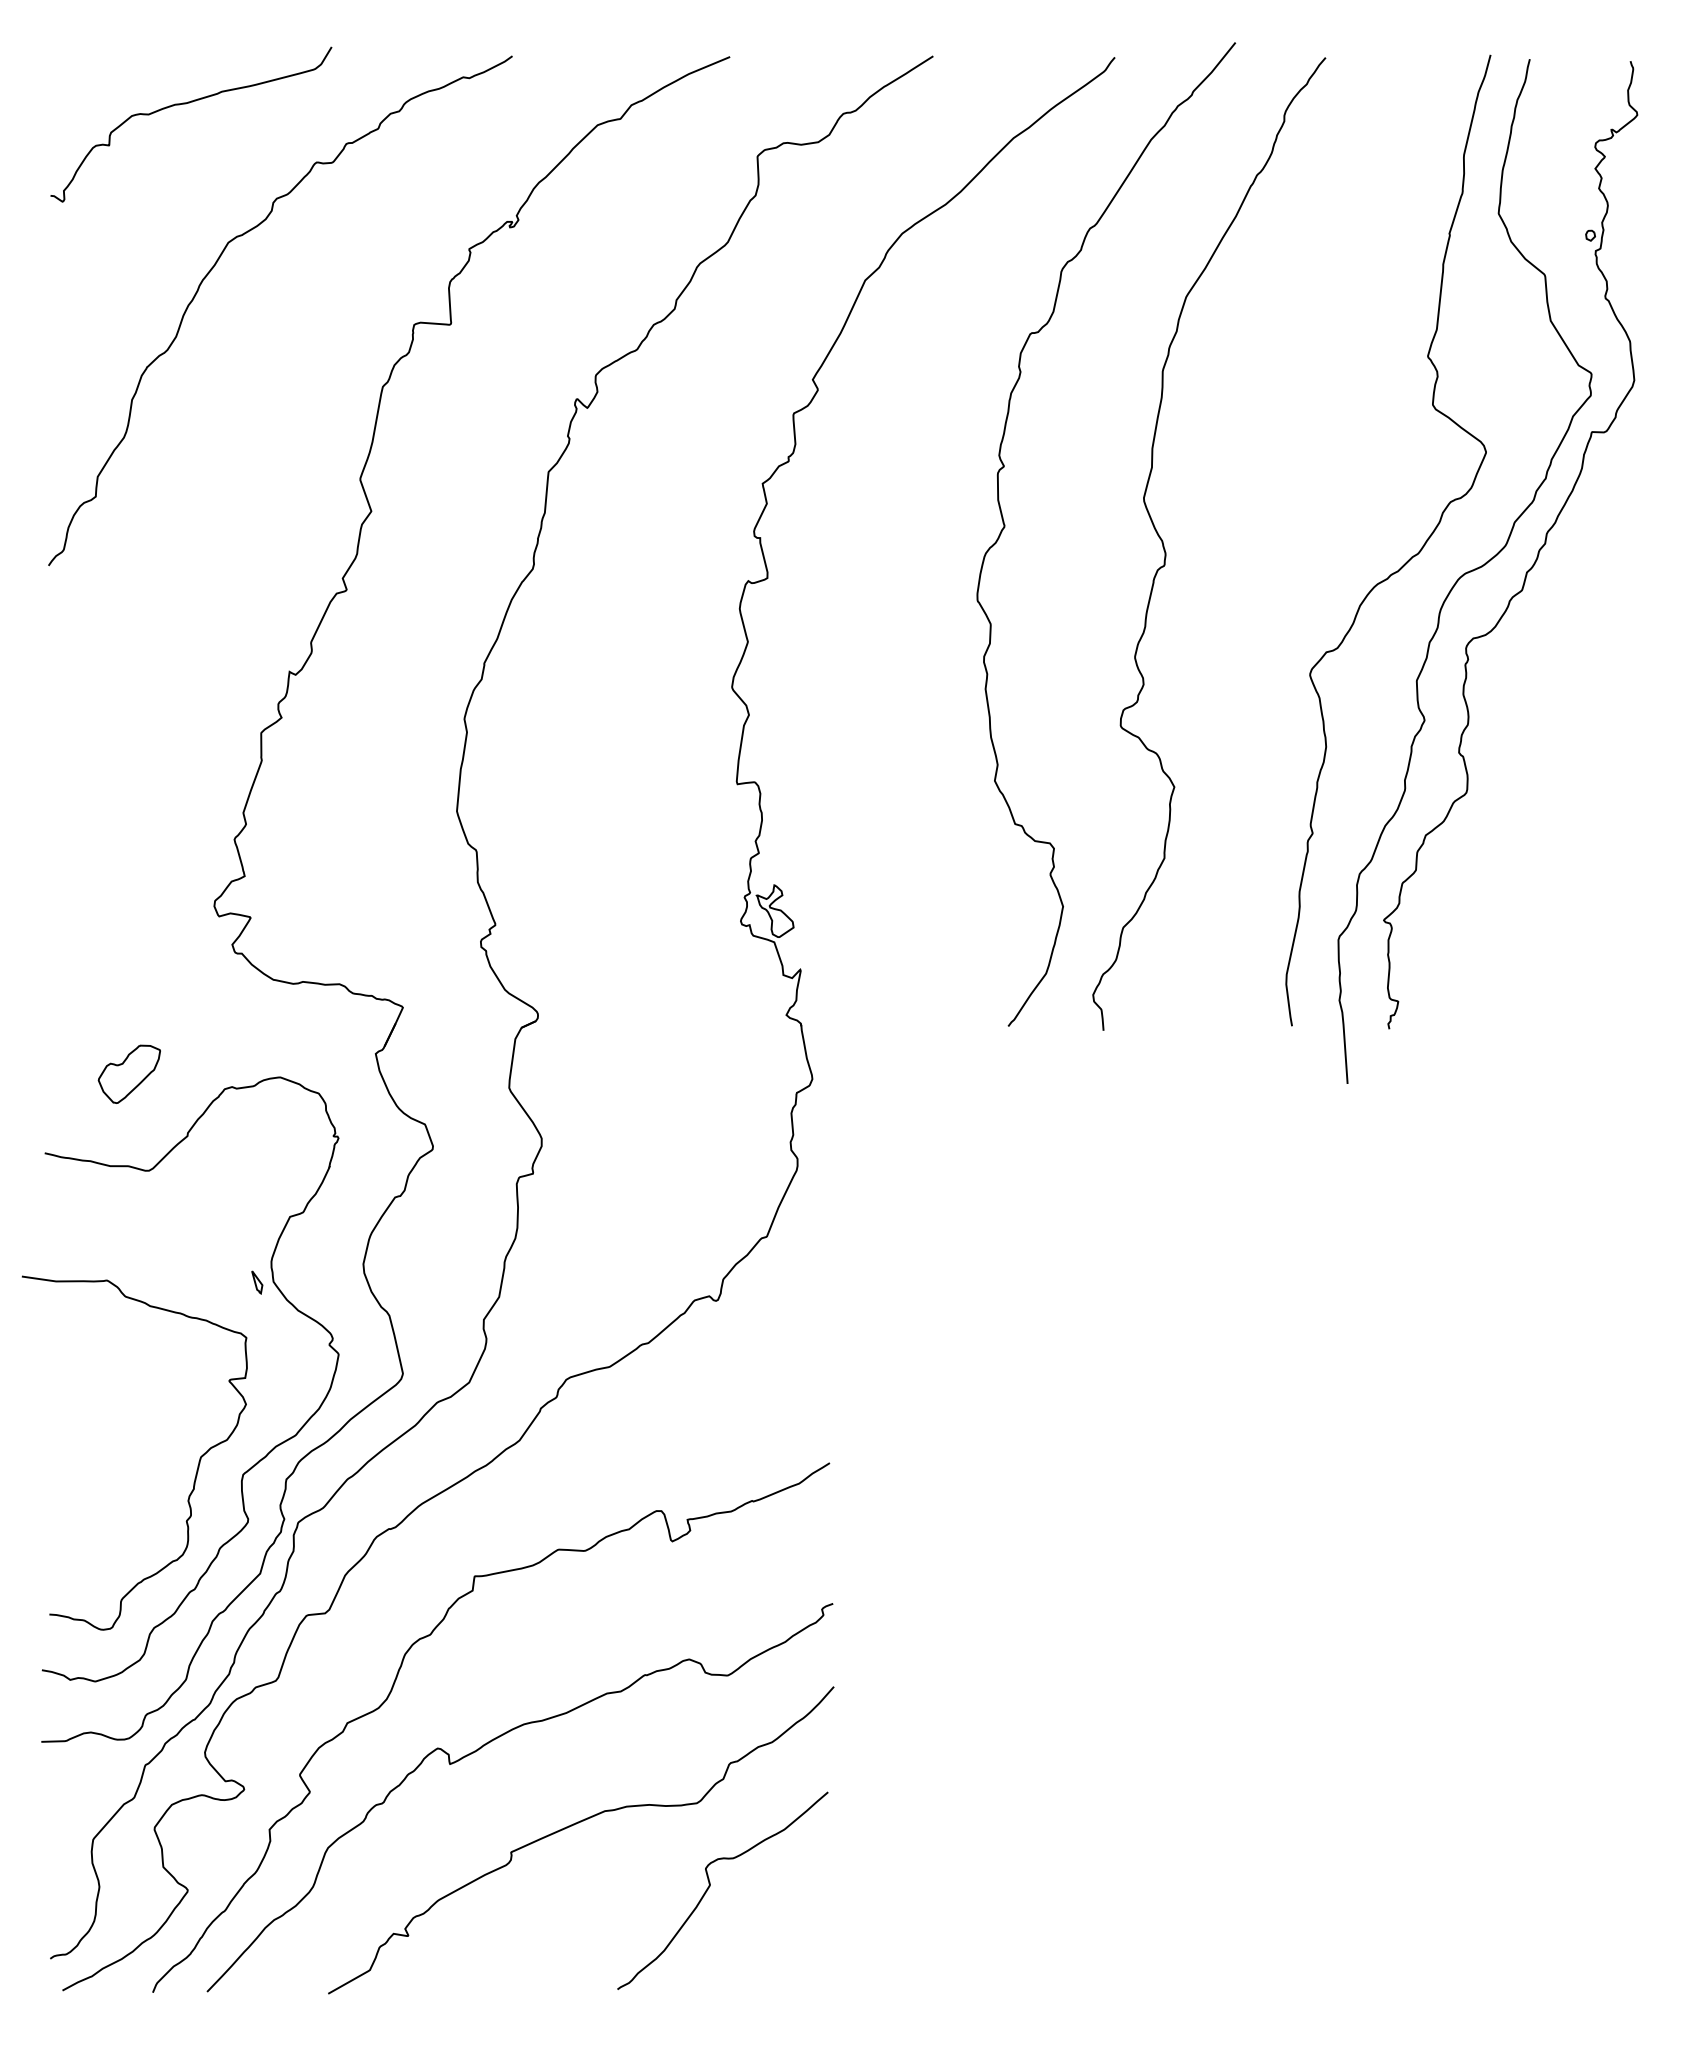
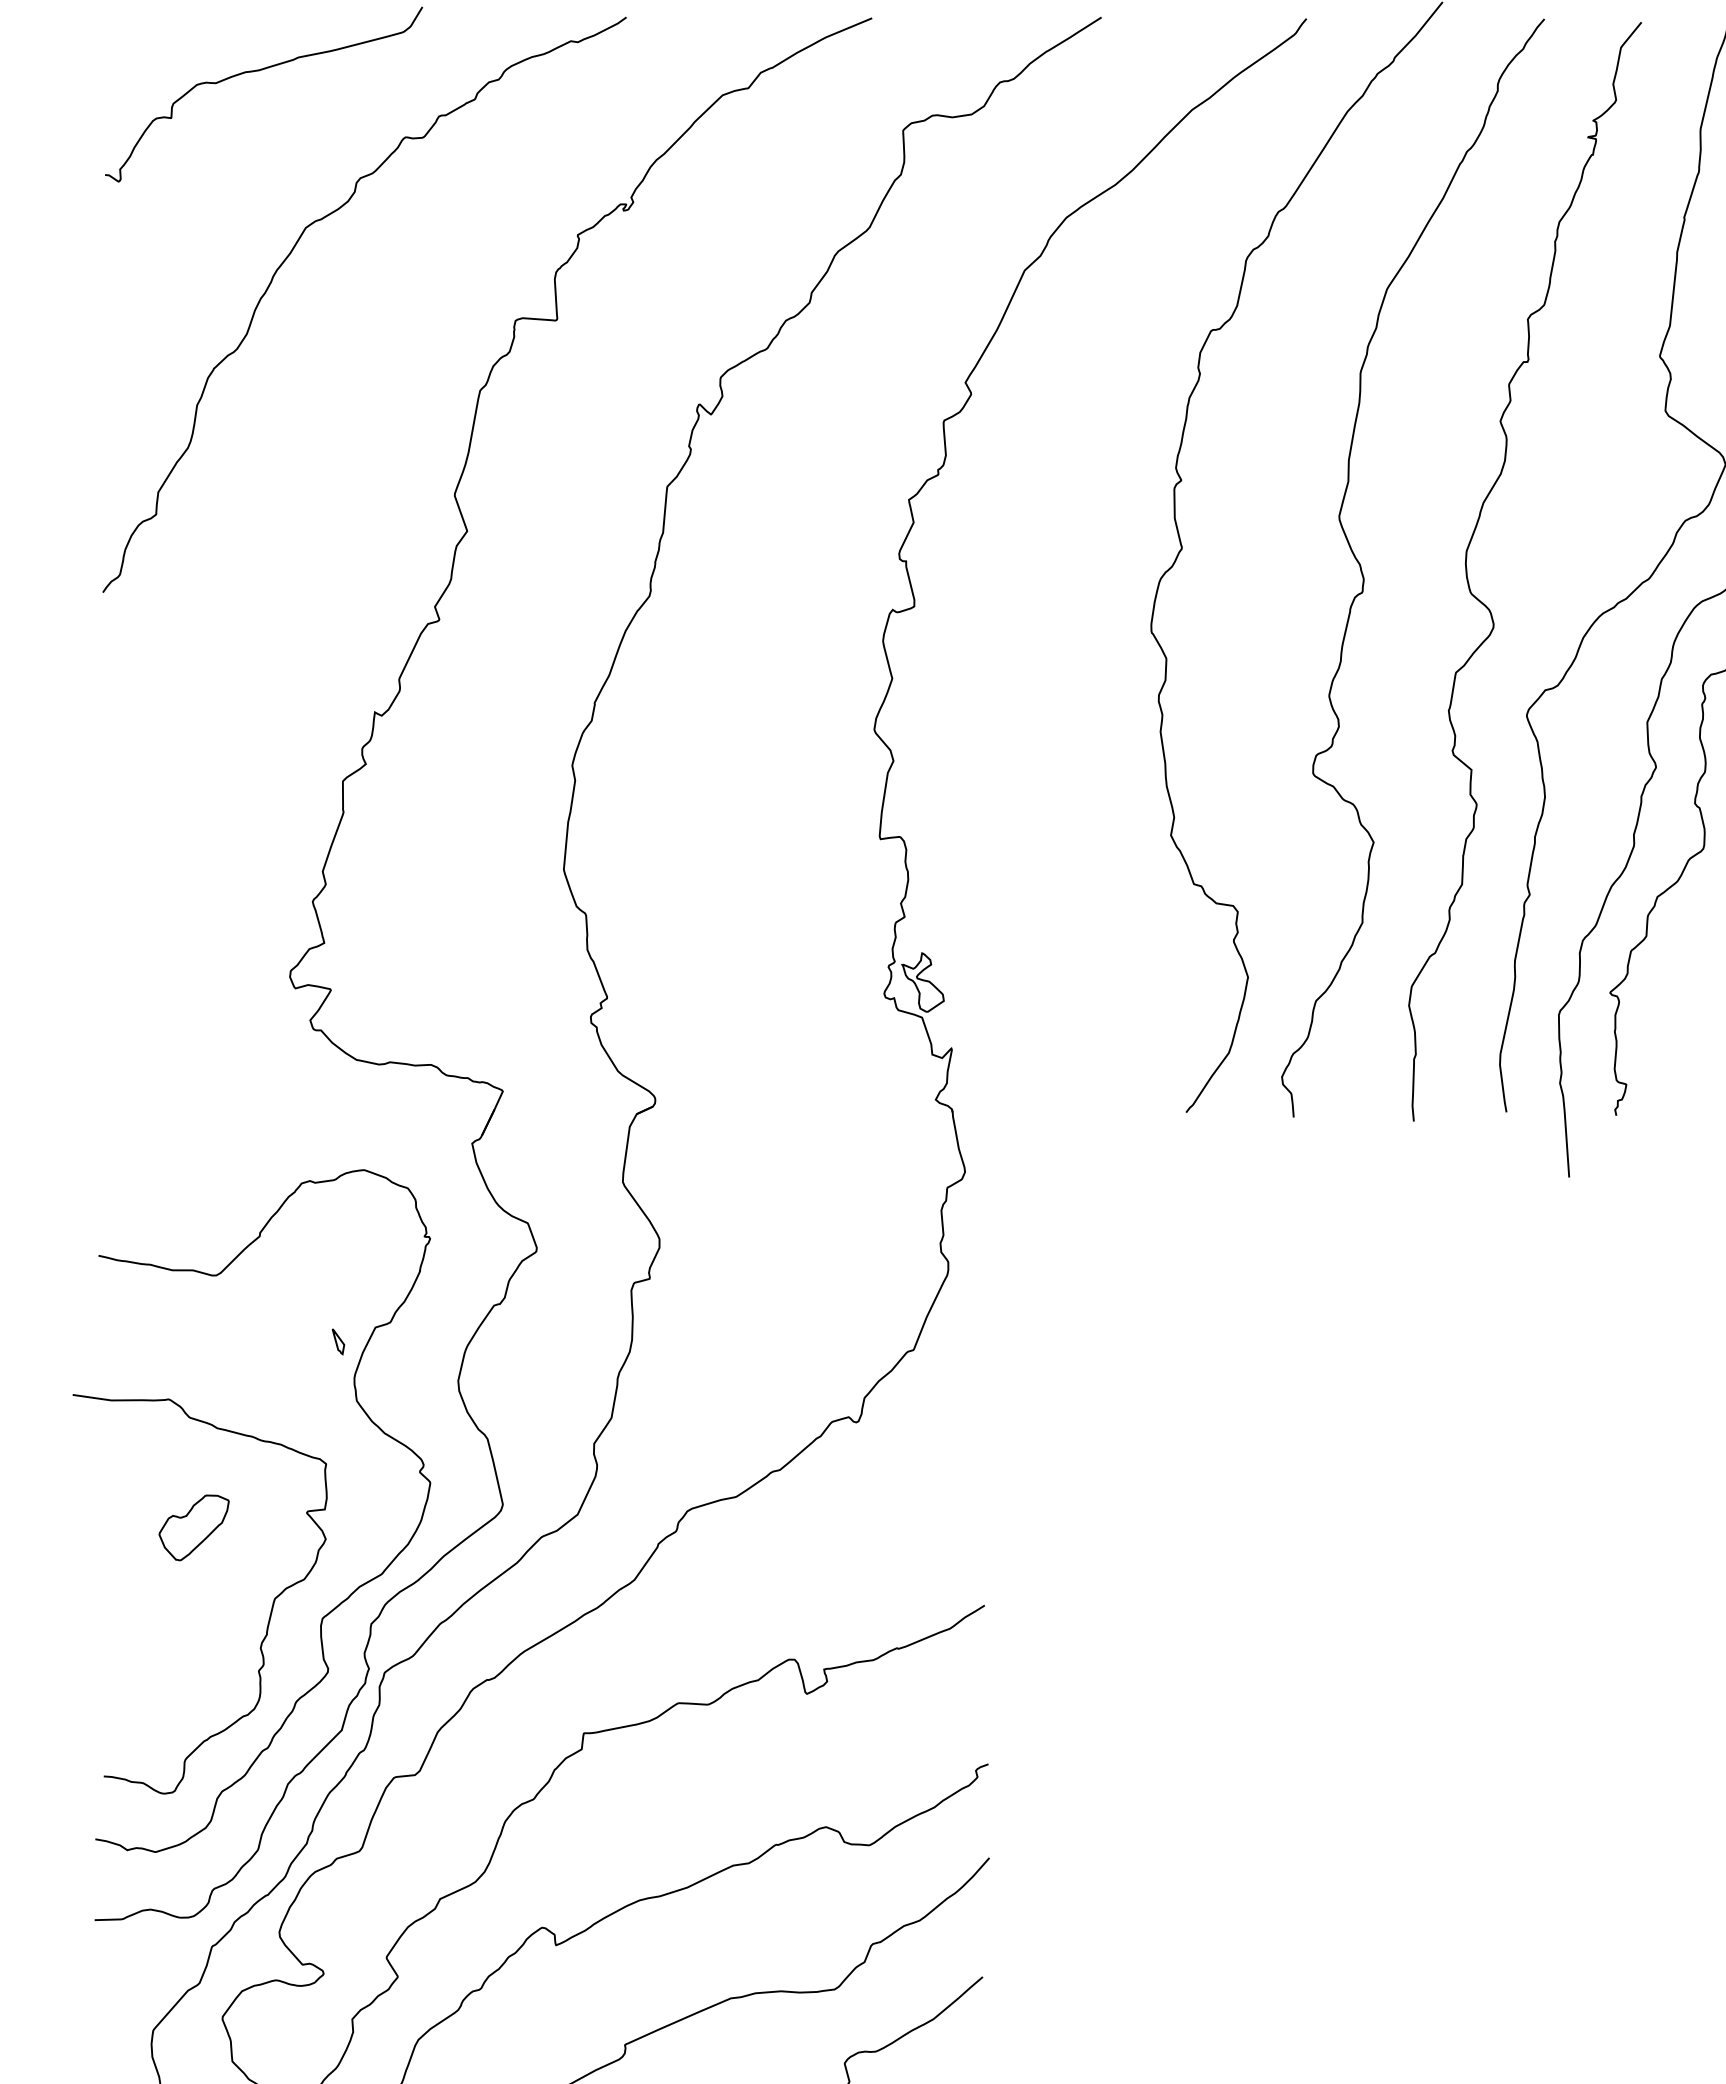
curve: (1276, 579) -> (1488, 608), added
part: (128, 1073) -> (193, 1526), moved
part: (257, 1282) -> (338, 1341), moved

